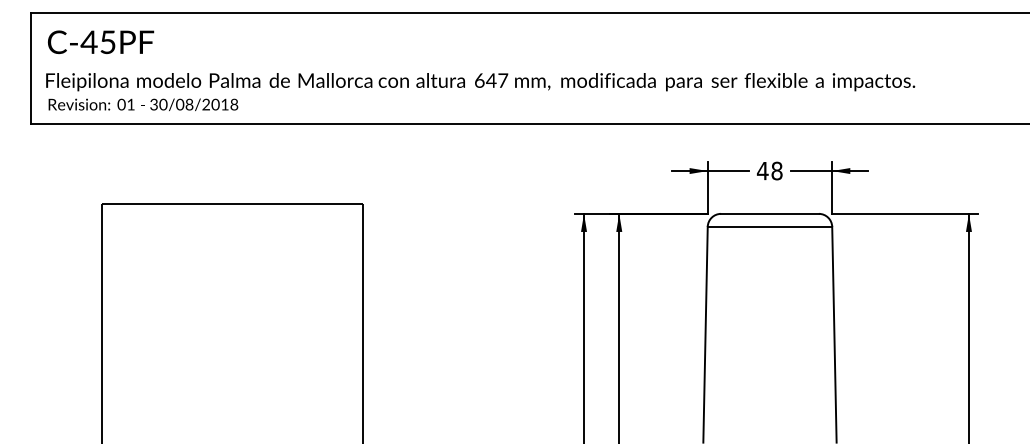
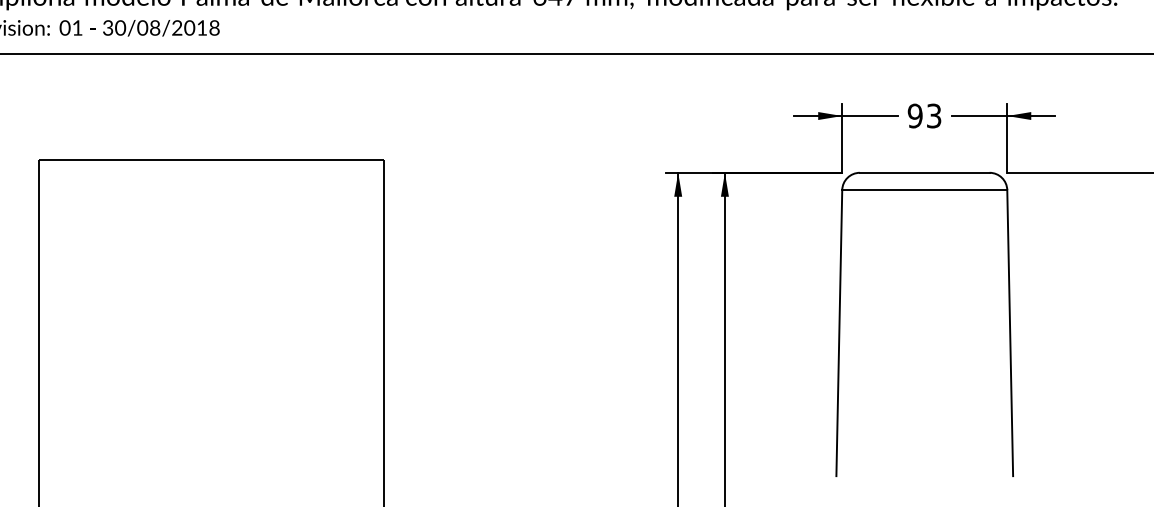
text: (769, 170) -> (924, 115), 48 -> 93

